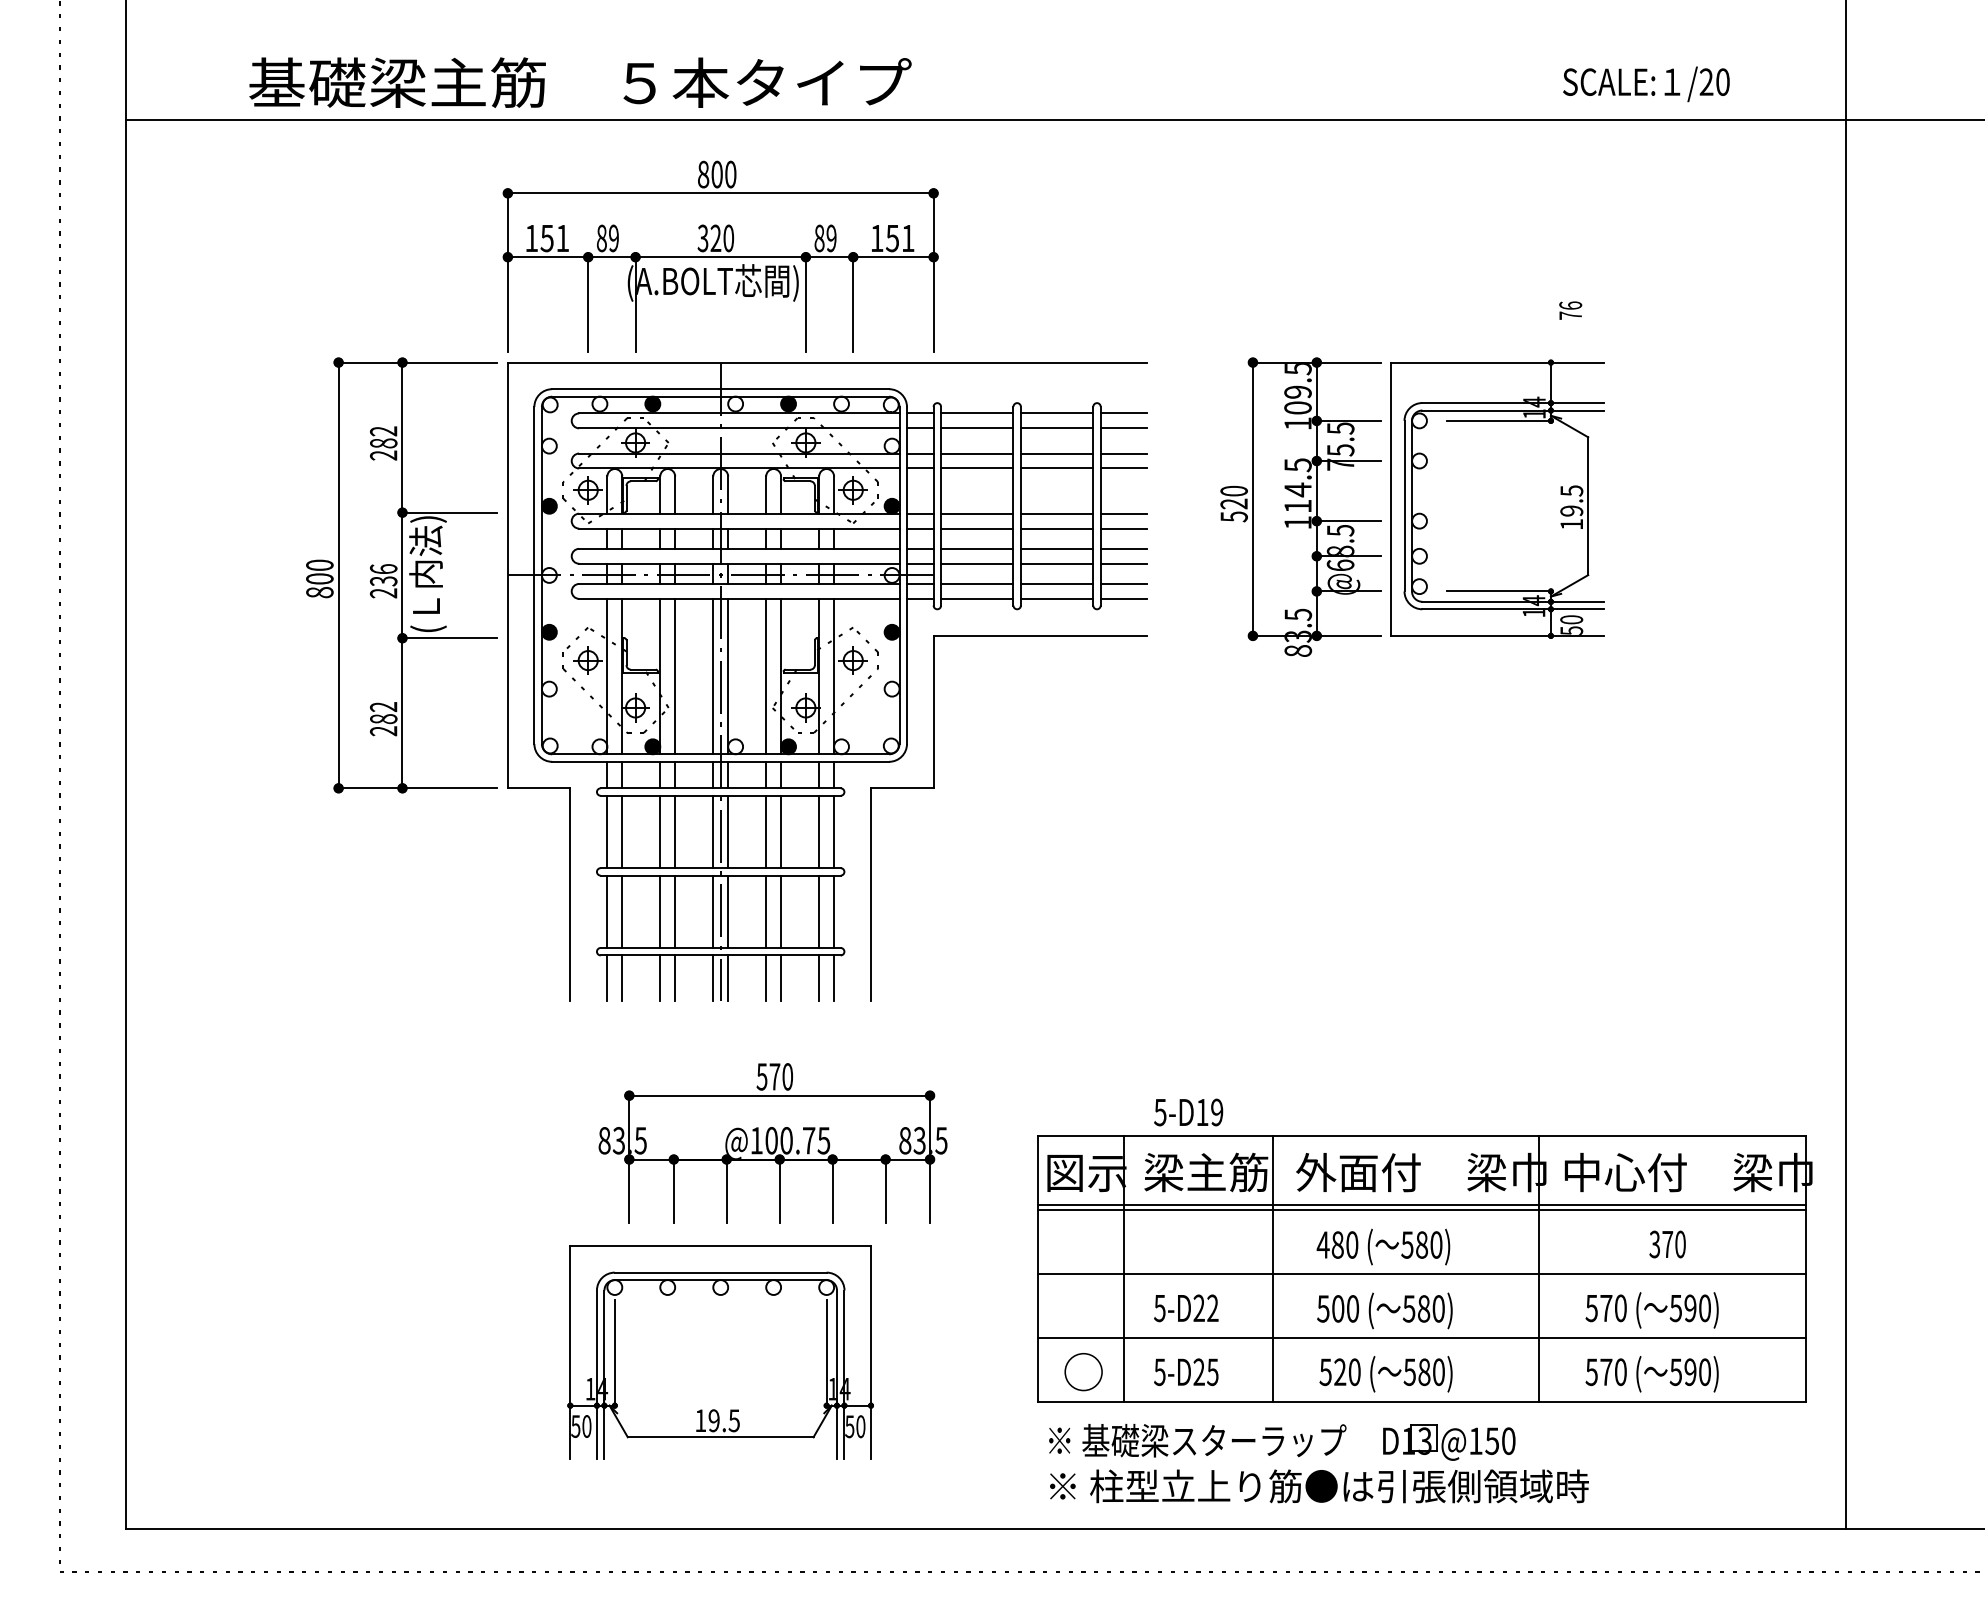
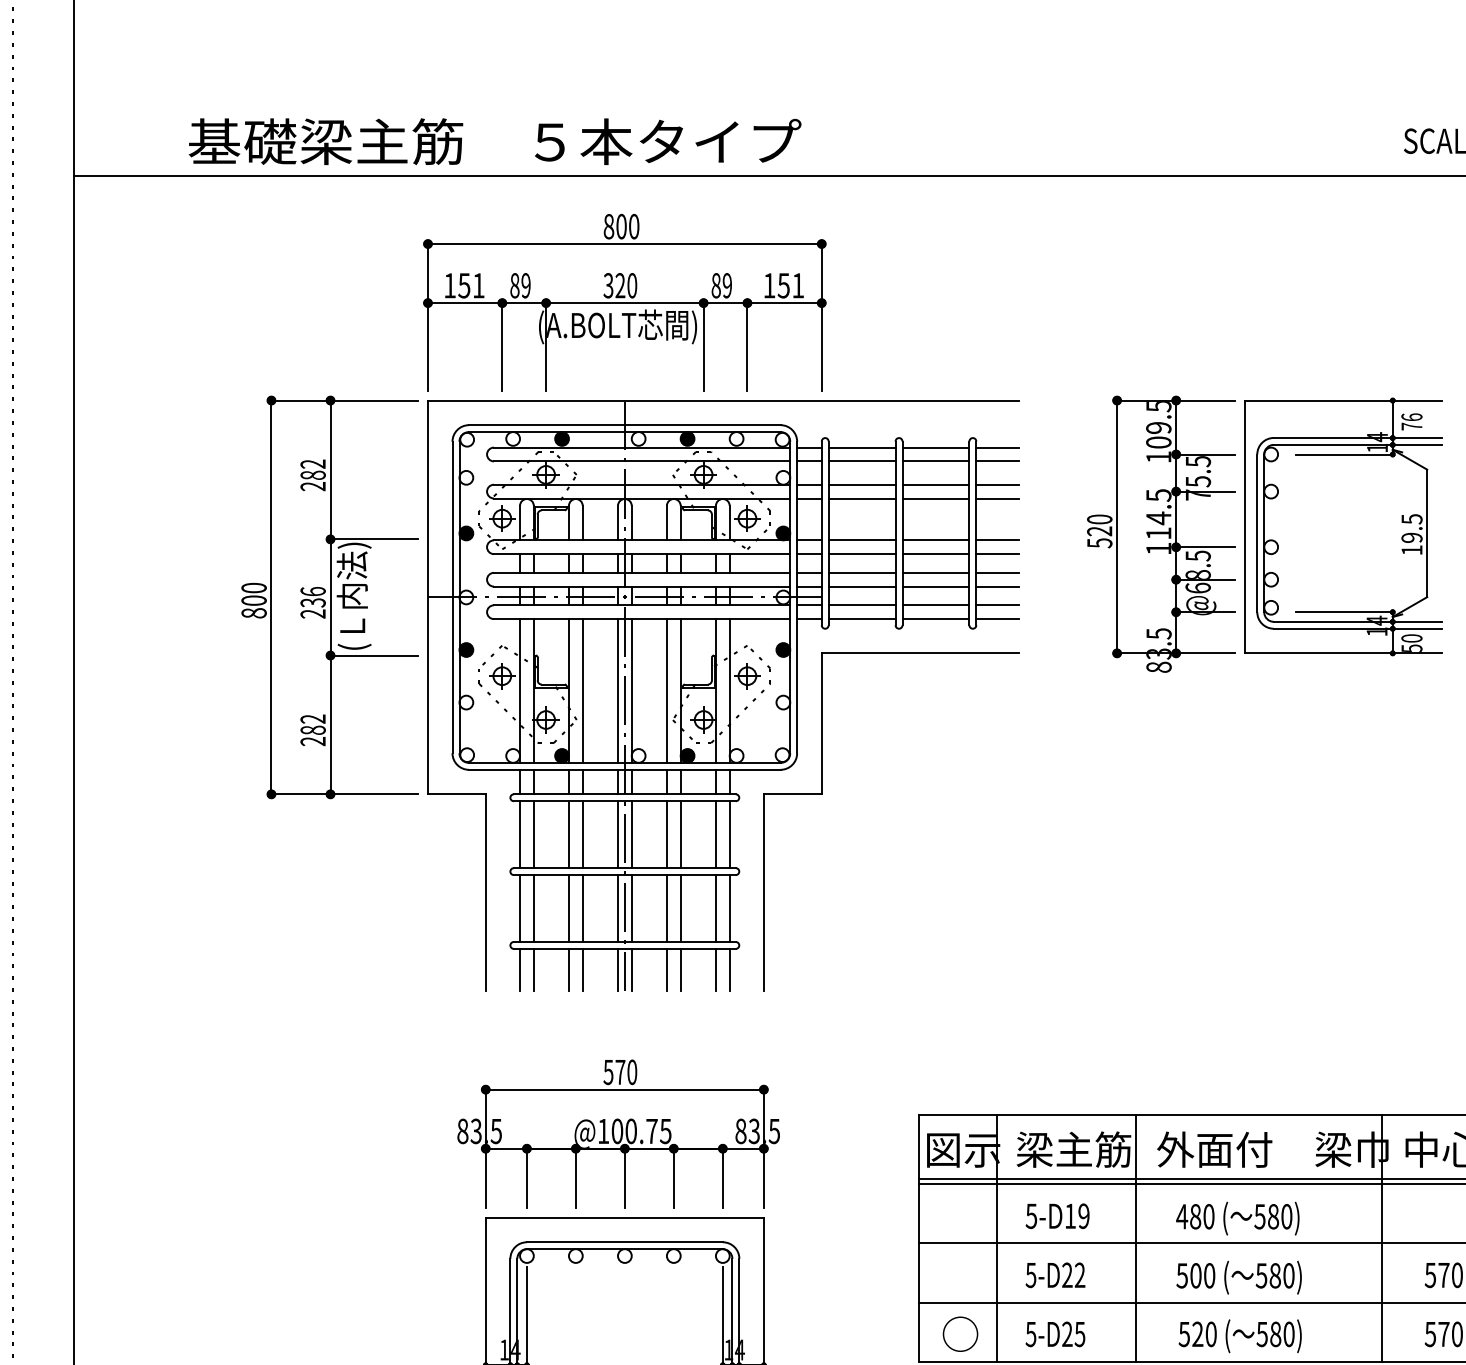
text: (1570, 310) -> (1411, 421), moved
text: (1188, 1112) -> (1057, 1216), moved
part: (772, 1143) -> (618, 1133), moved

